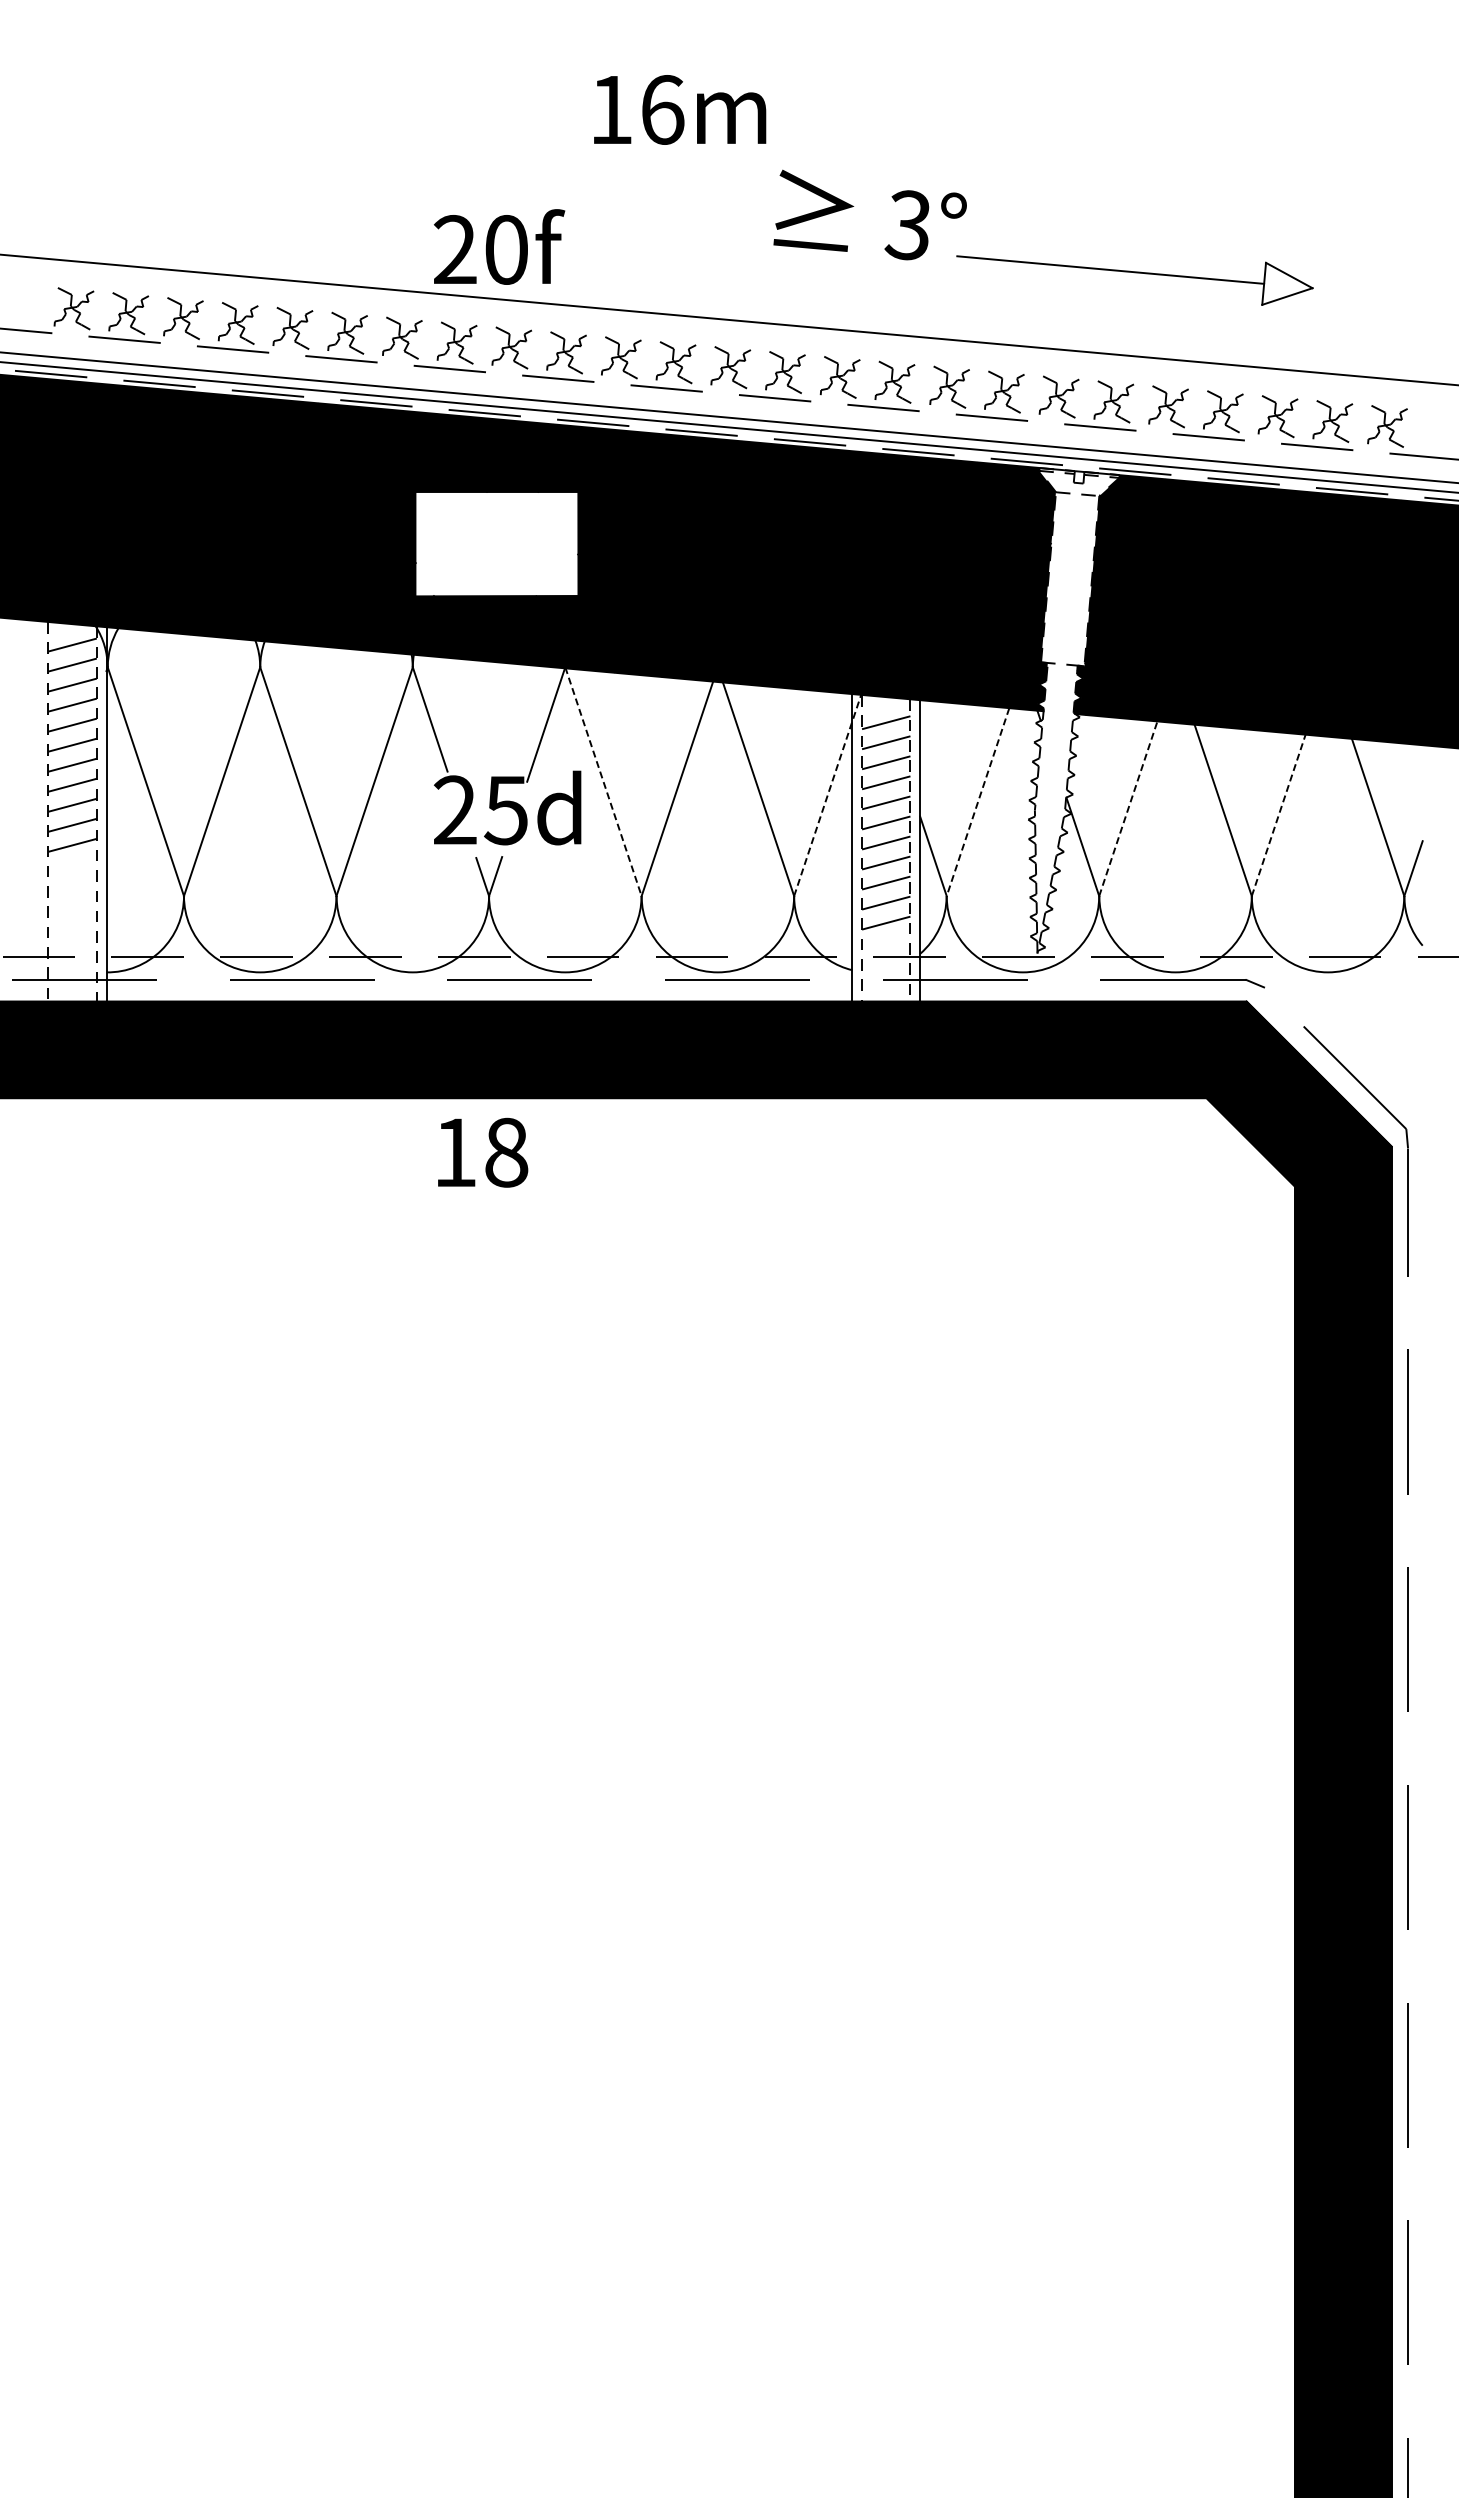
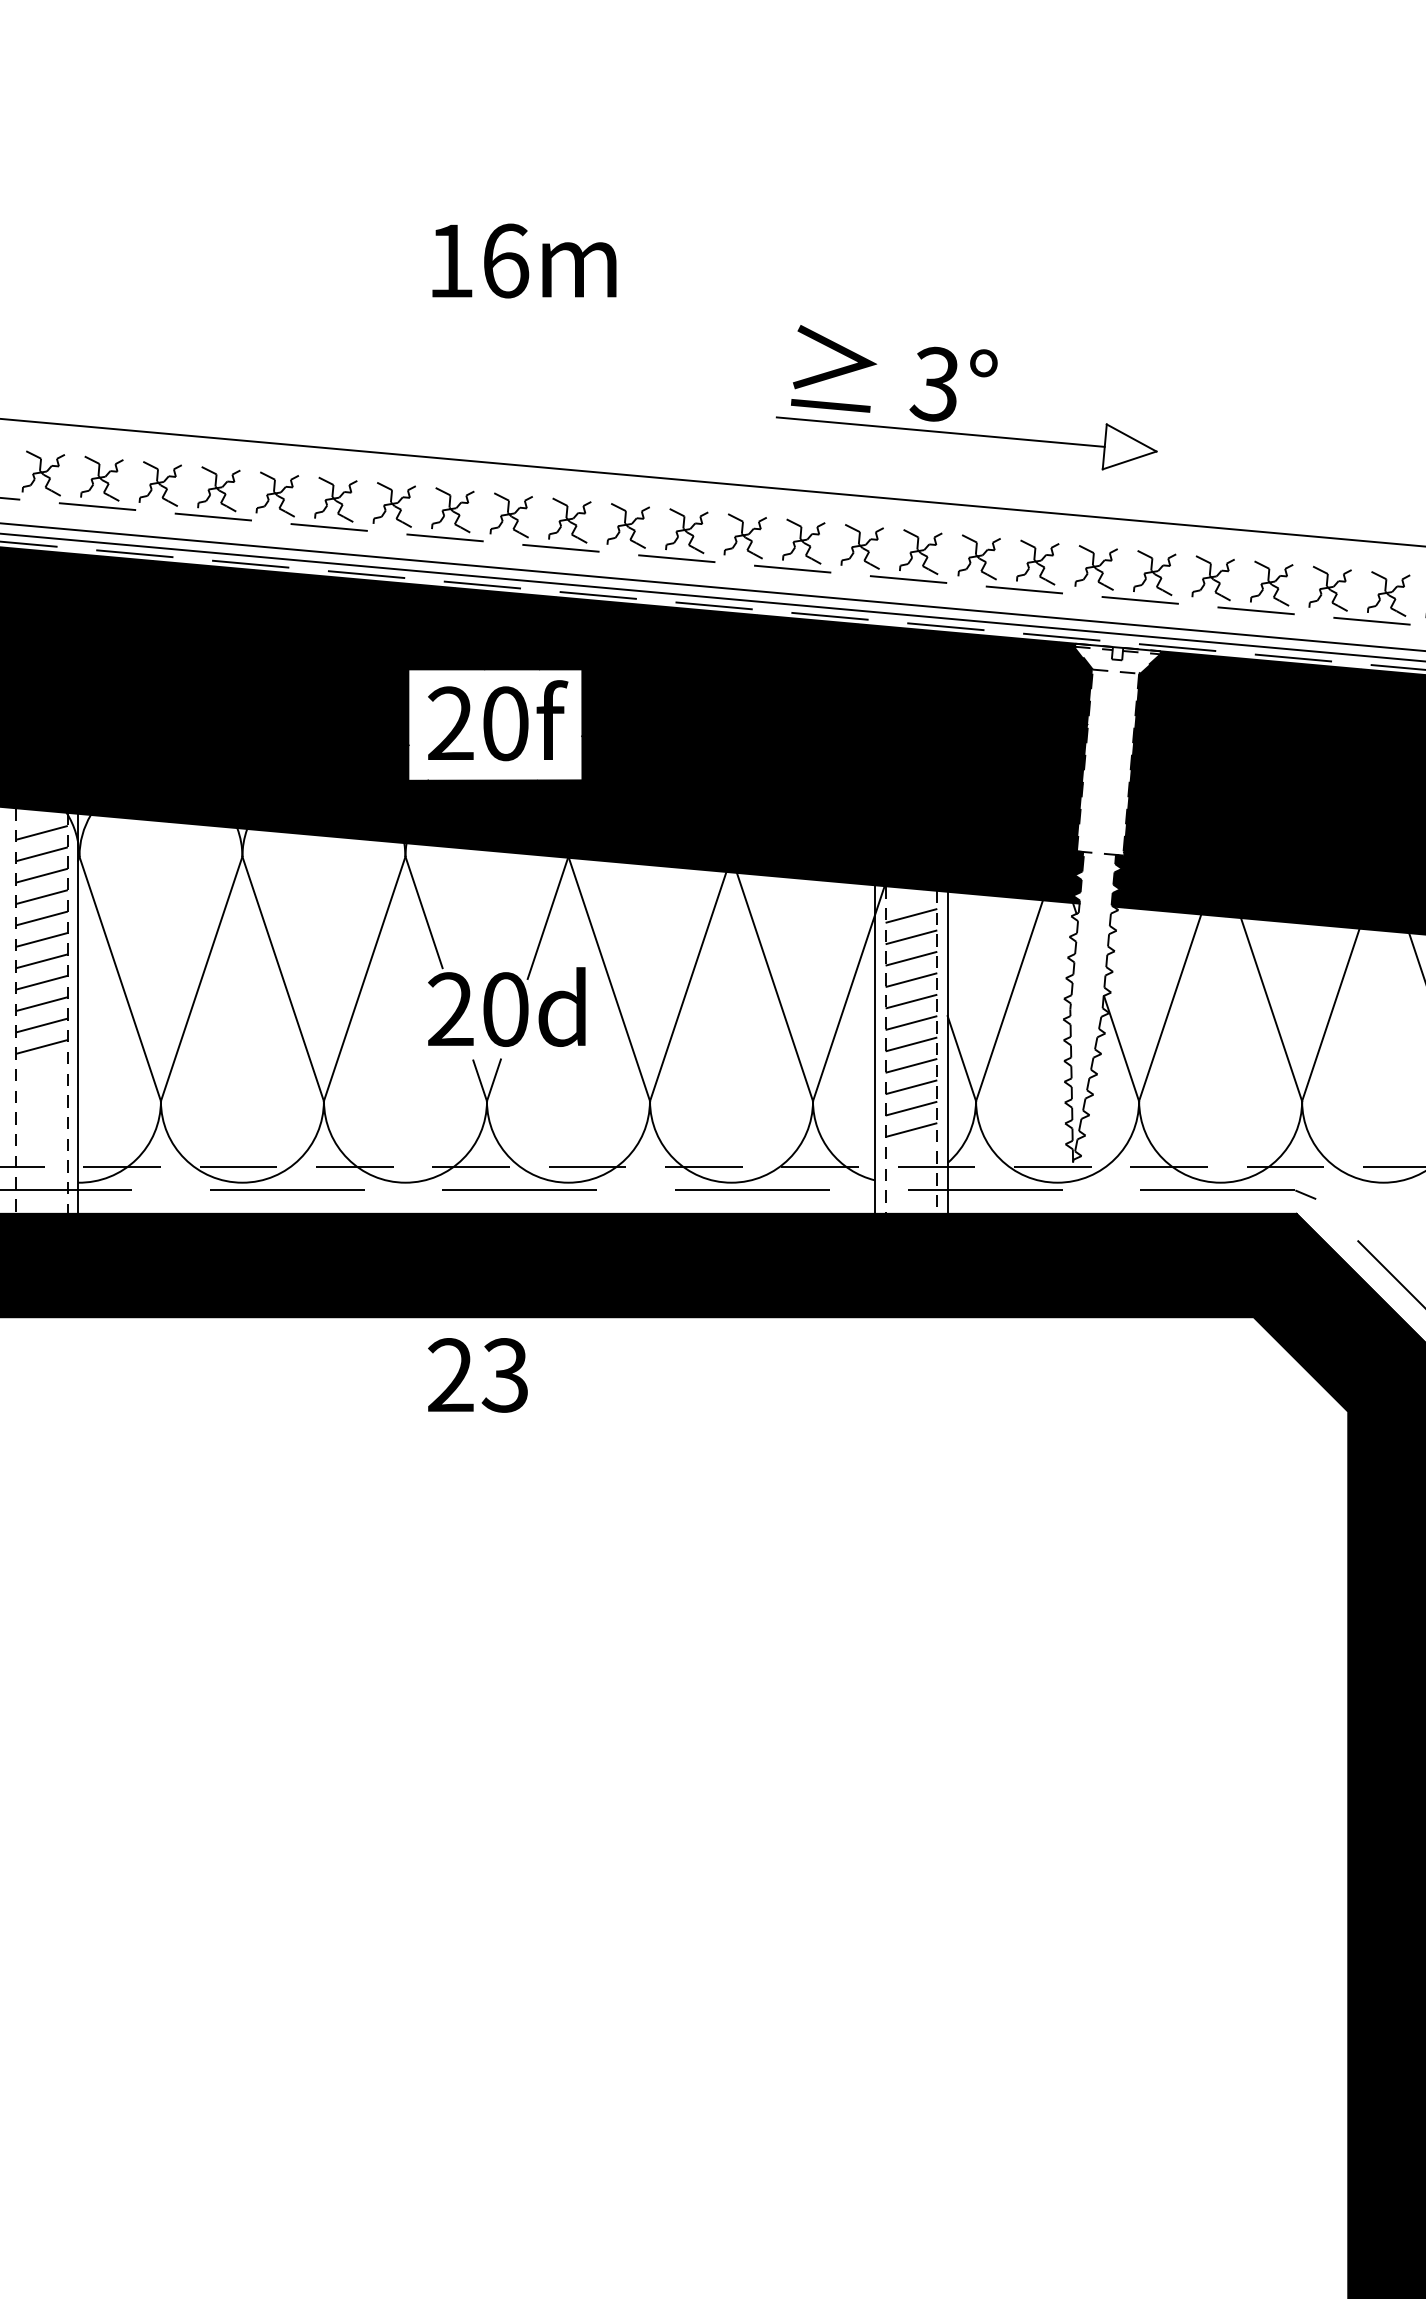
text: (680, 109) -> (524, 260), moved
text: (499, 246) -> (498, 720), moved
part: (1134, 273) -> (966, 435), moved
line: (603, 781) -> (609, 978), dashed -> solid
line: (827, 795) -> (848, 993), dashed -> solid
line: (977, 802) -> (1008, 1001), dashed -> solid
line: (1128, 808) -> (1170, 1007), dashed -> solid
text: (505, 810) -> (504, 1009), 25d -> 20d
line: (1278, 814) -> (1330, 1013), dashed -> solid
text: (480, 1152) -> (477, 1375), 18 -> 23

